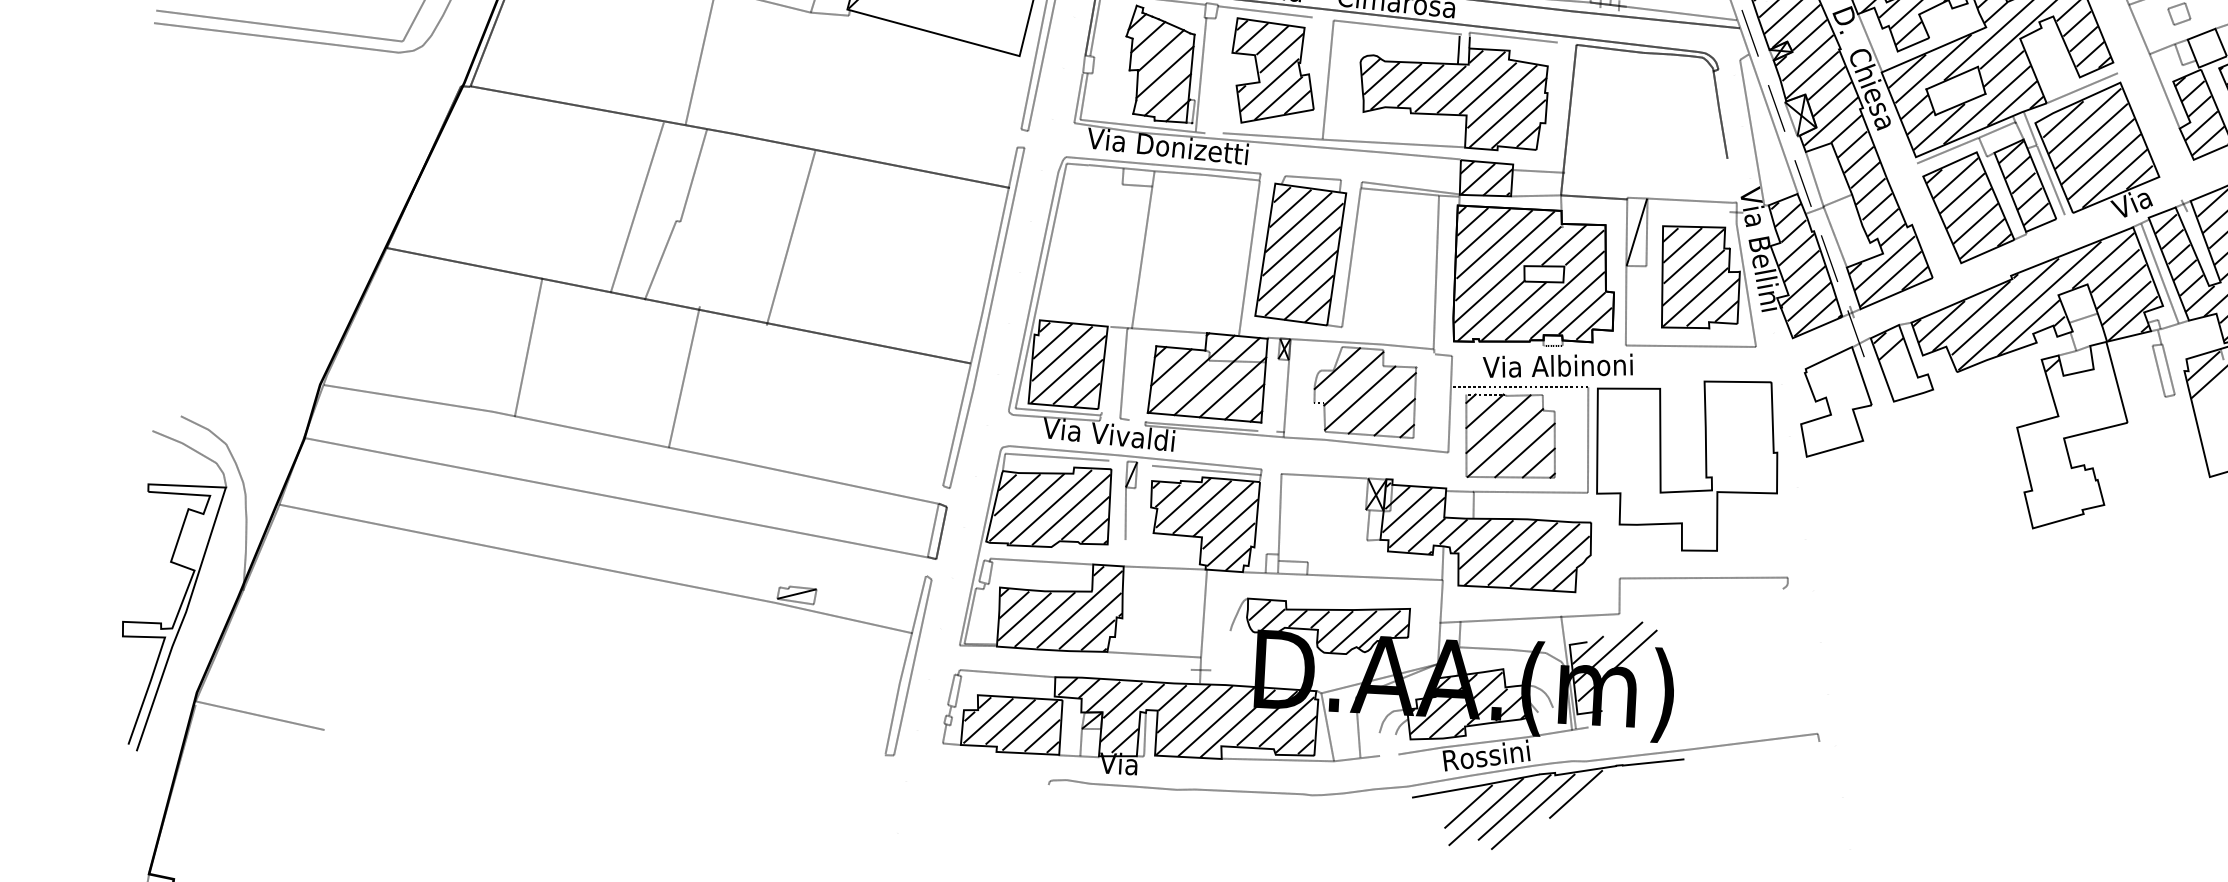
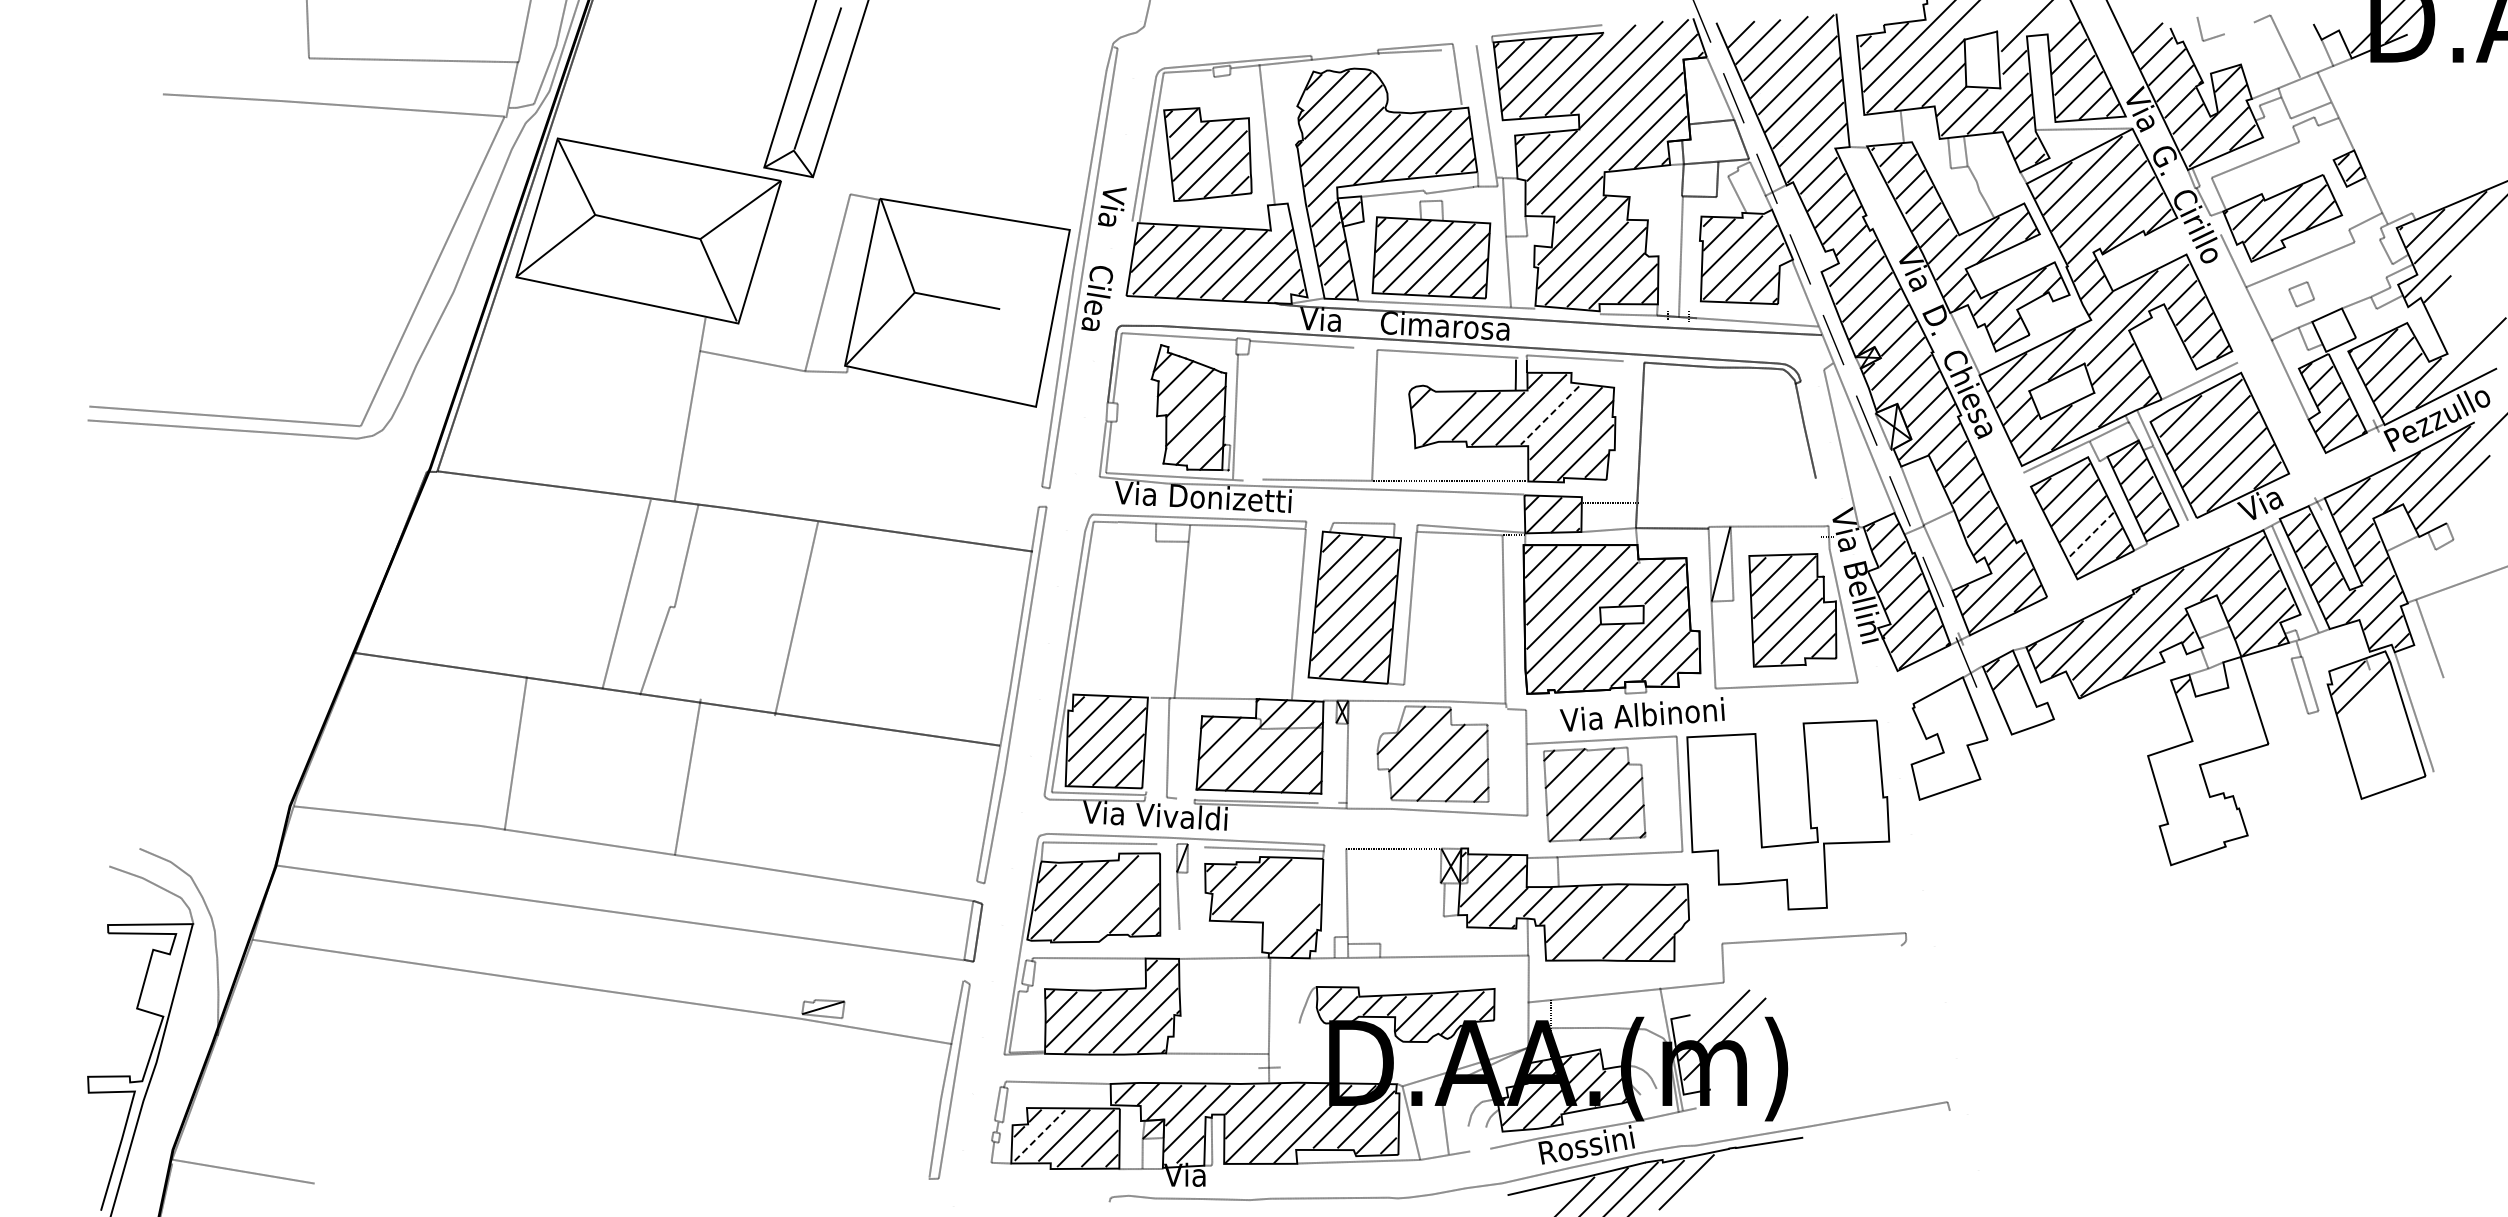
part: (1273, 71) -> (1314, 409), removed
line: (1381, 78) -> (1433, 410), removed
line: (1487, 88) -> (1549, 415), solid -> dashed
line: (1975, 223) -> (2090, 535), solid -> dashed
line: (1071, 509) -> (1118, 899), removed
line: (1223, 509) -> (1284, 890), removed
line: (1230, 524) -> (1293, 906), removed
line: (1522, 554) -> (1614, 922), removed
line: (1587, 649) -> (1691, 1023), removed
line: (988, 720) -> (1040, 1135), solid -> dashed

